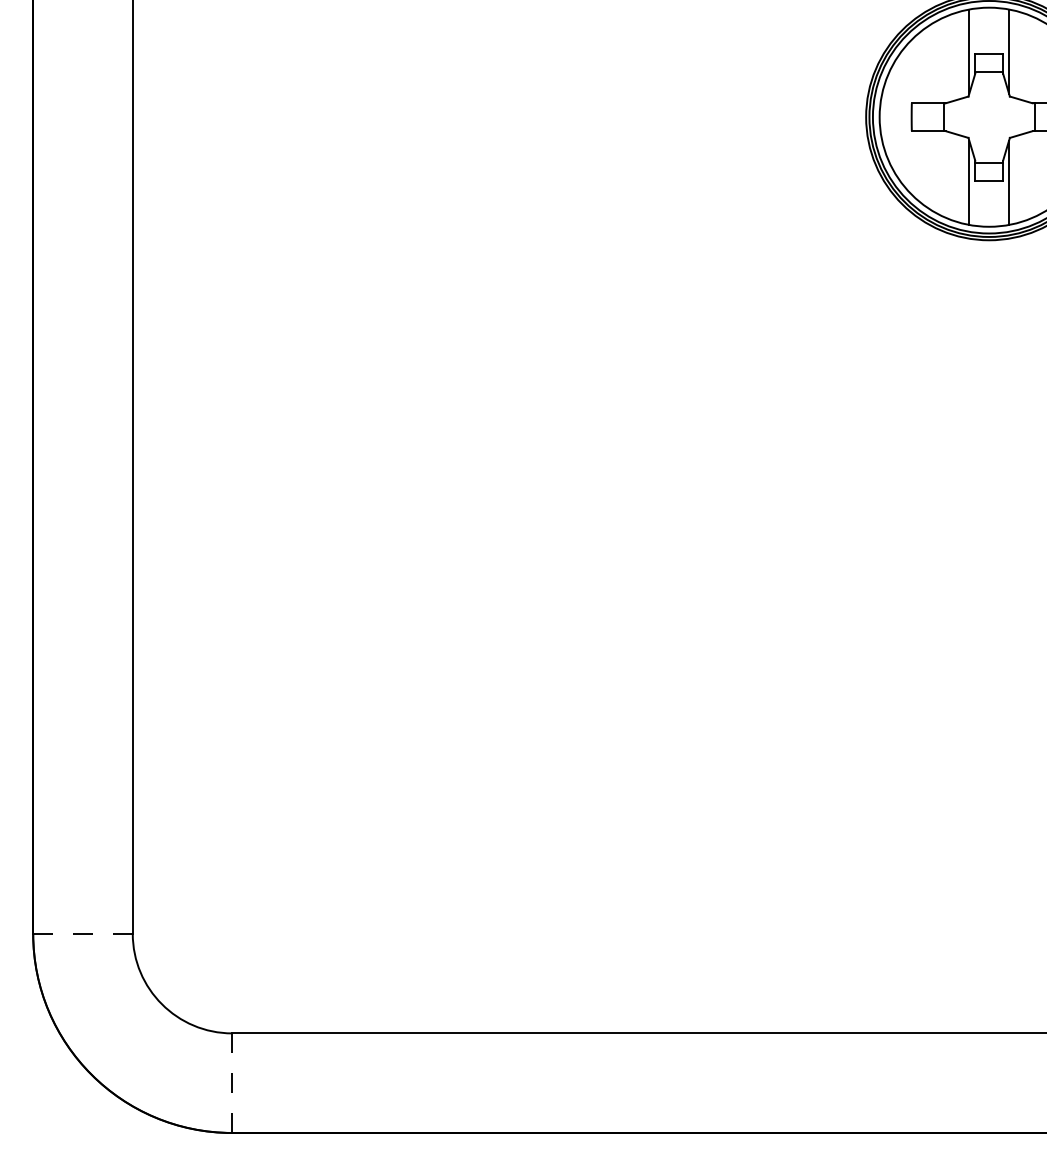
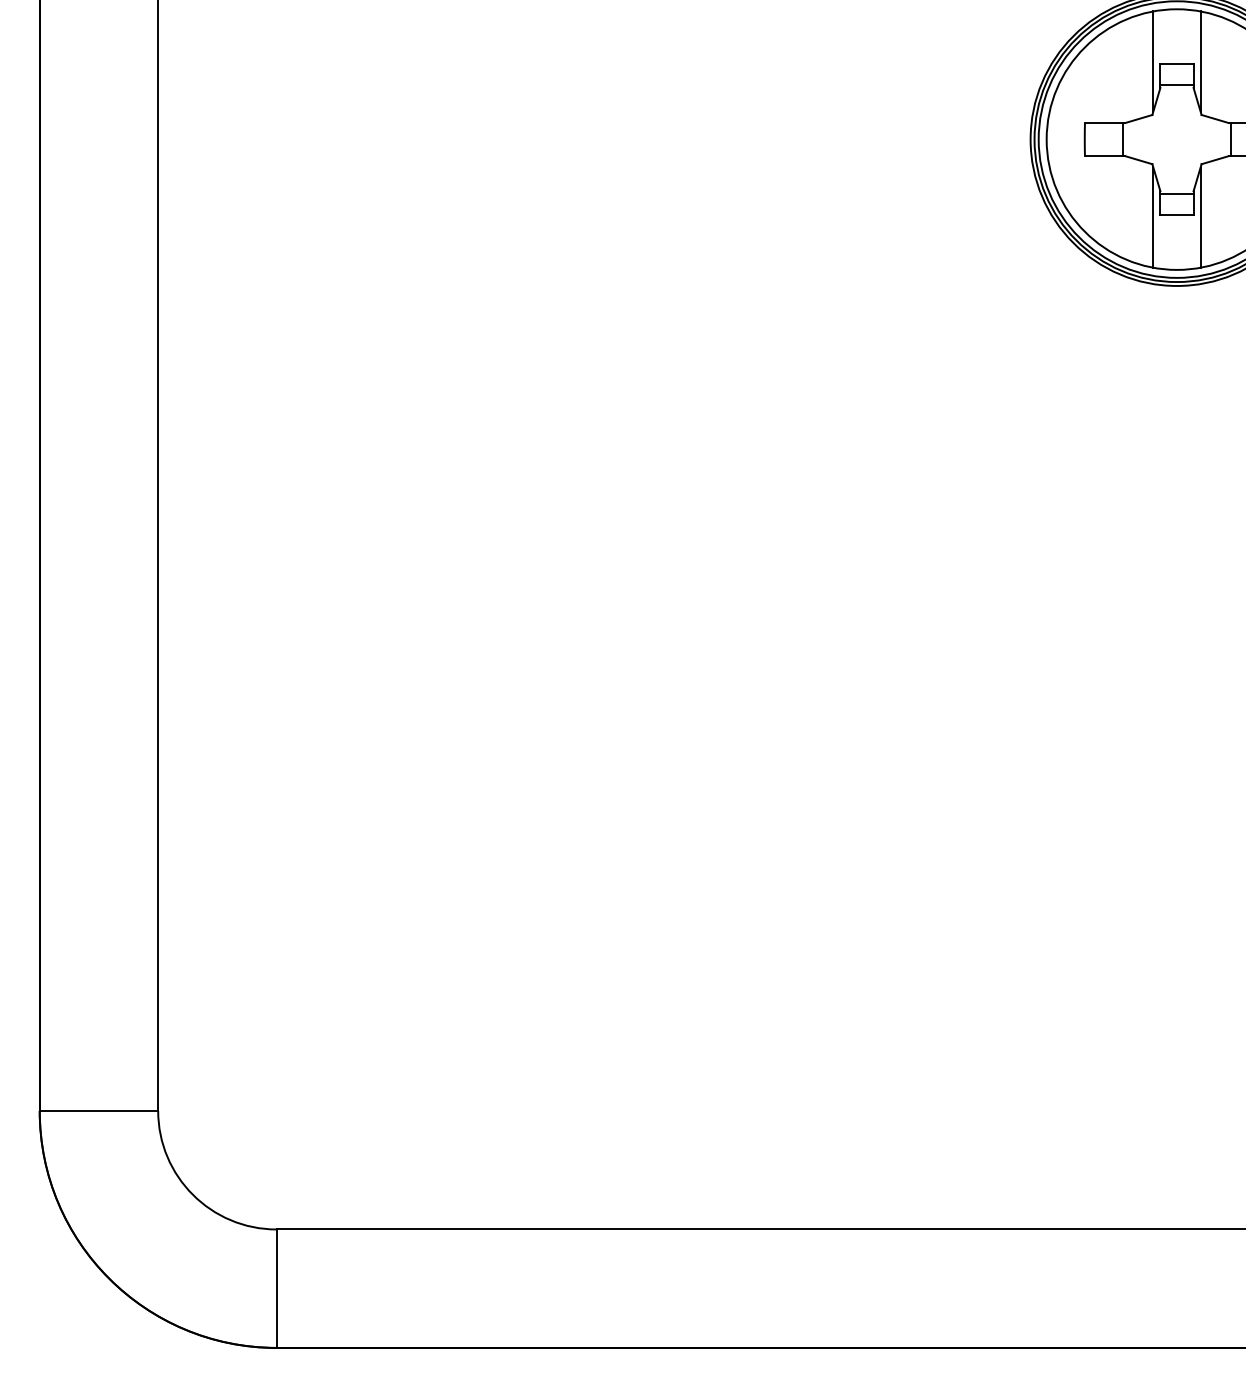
line: (83, 933) -> (99, 1110), dashed -> solid
line: (232, 1083) -> (276, 1289), dashed -> solid

